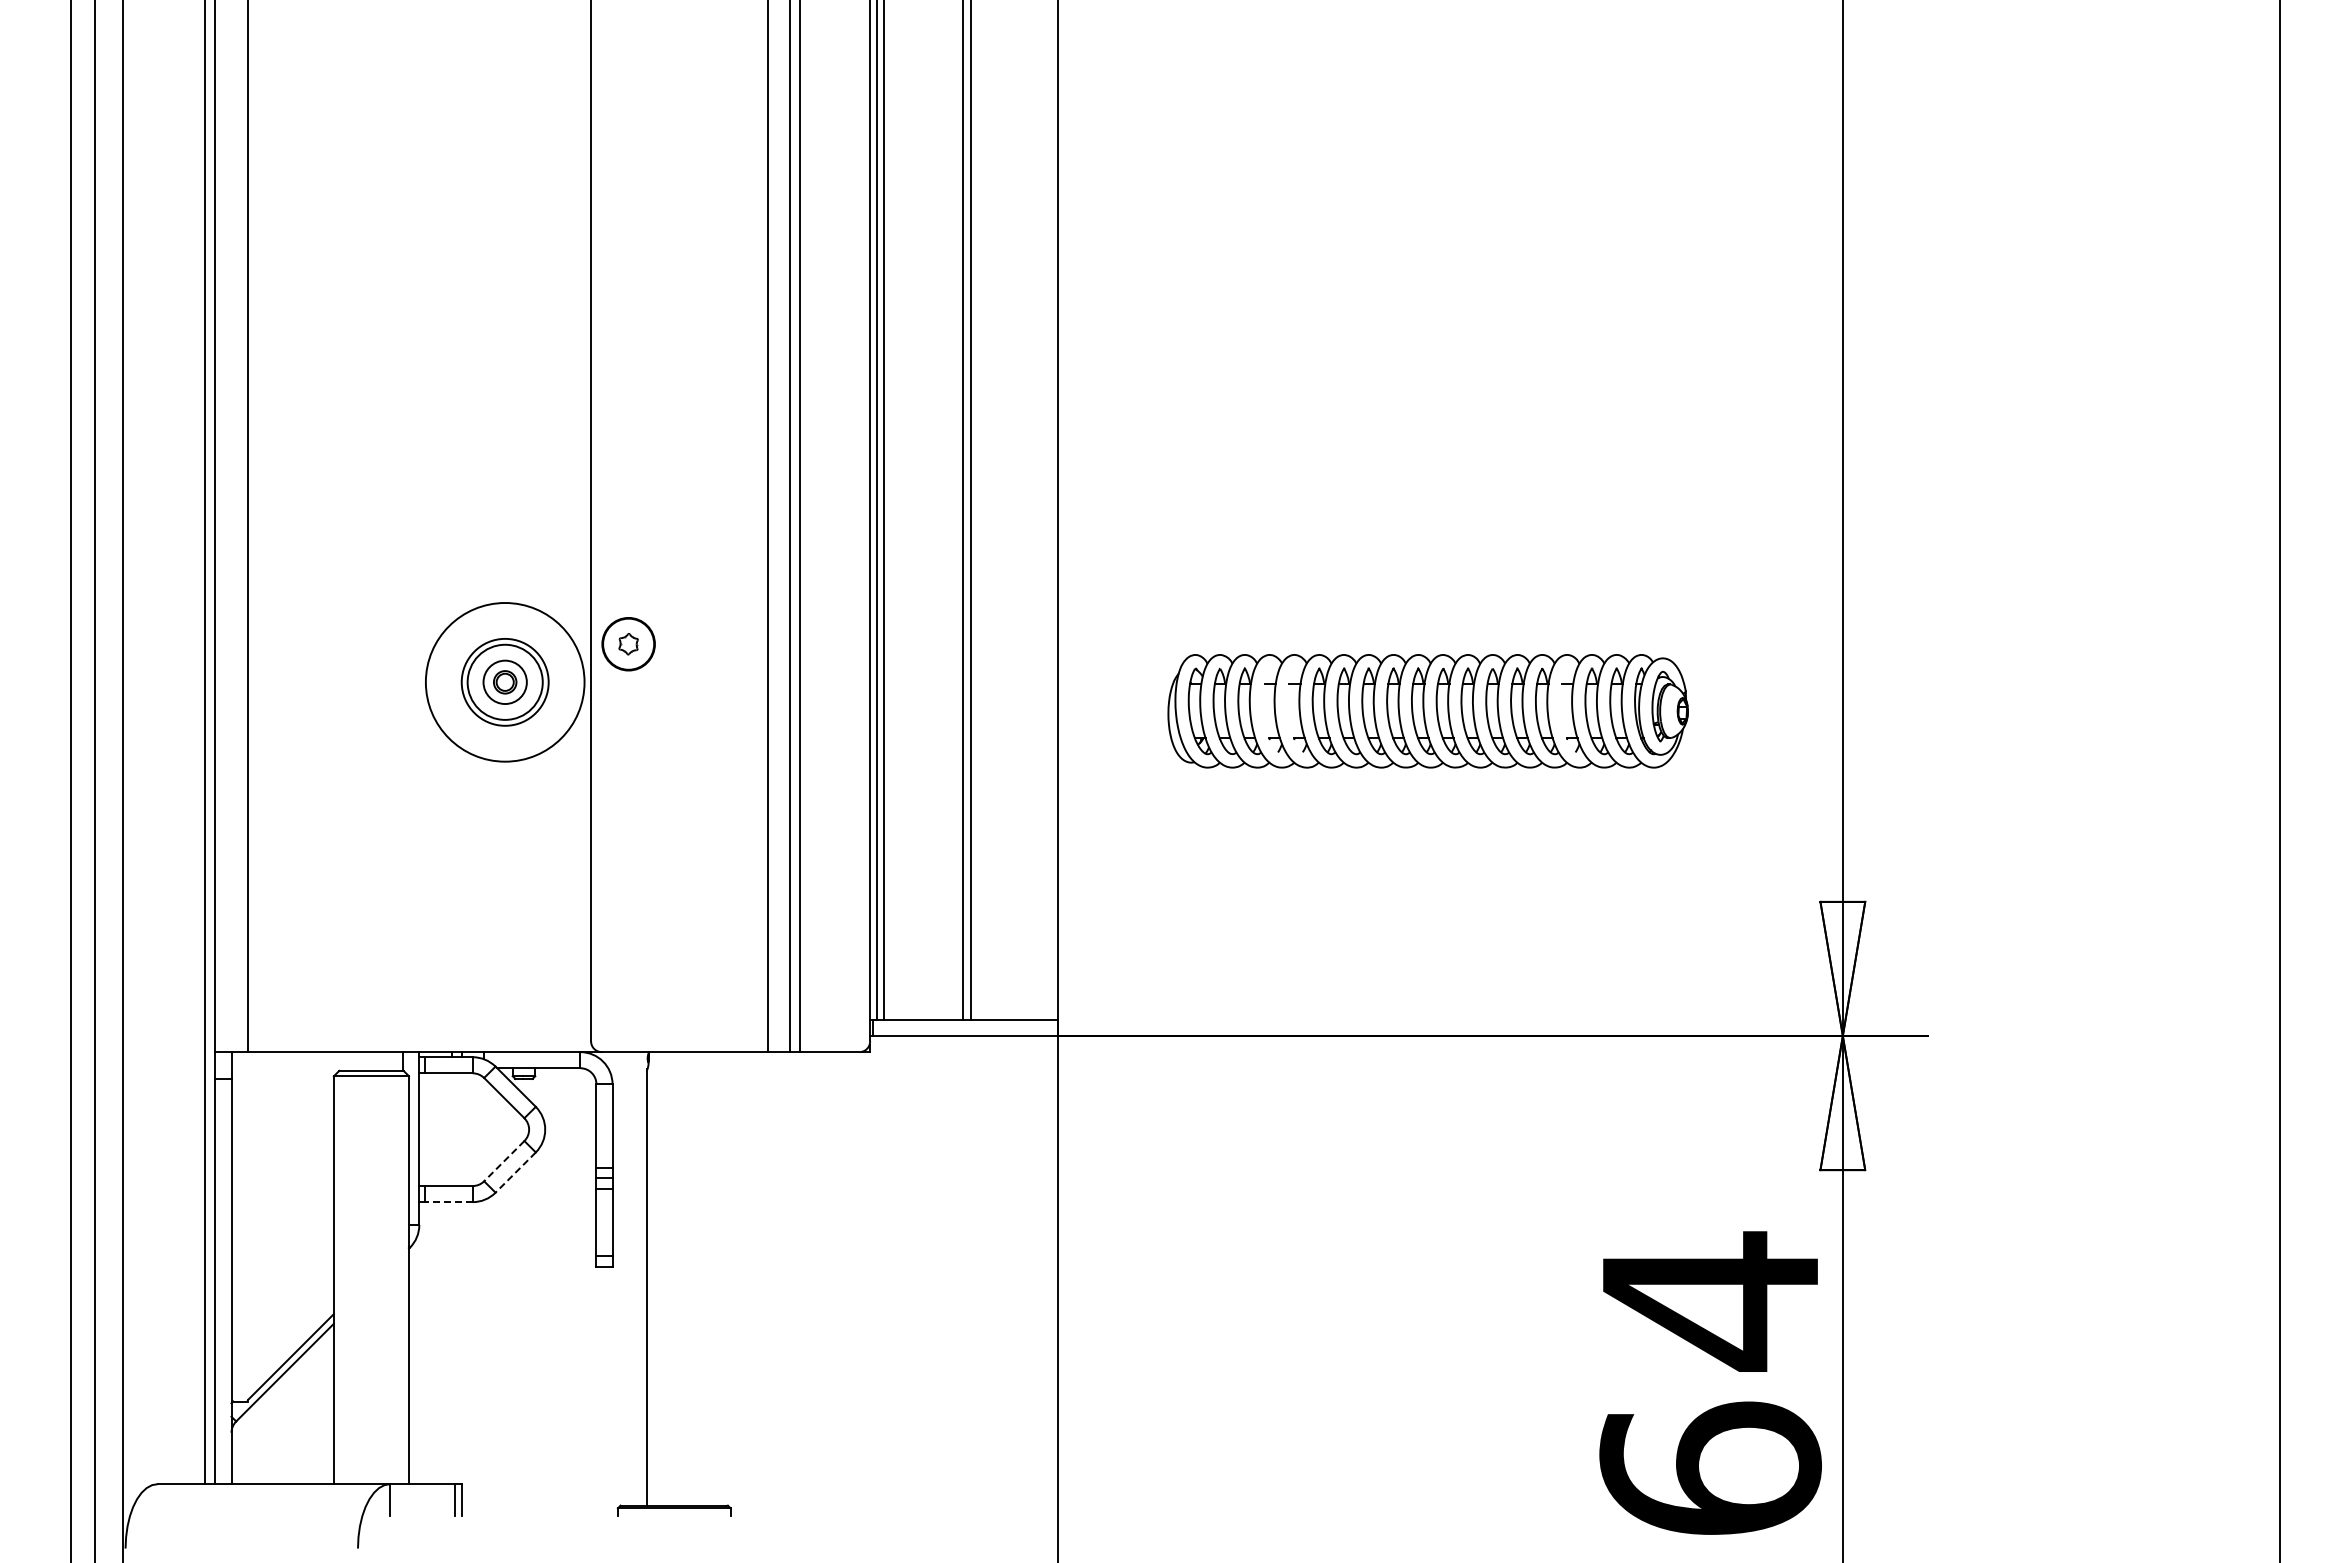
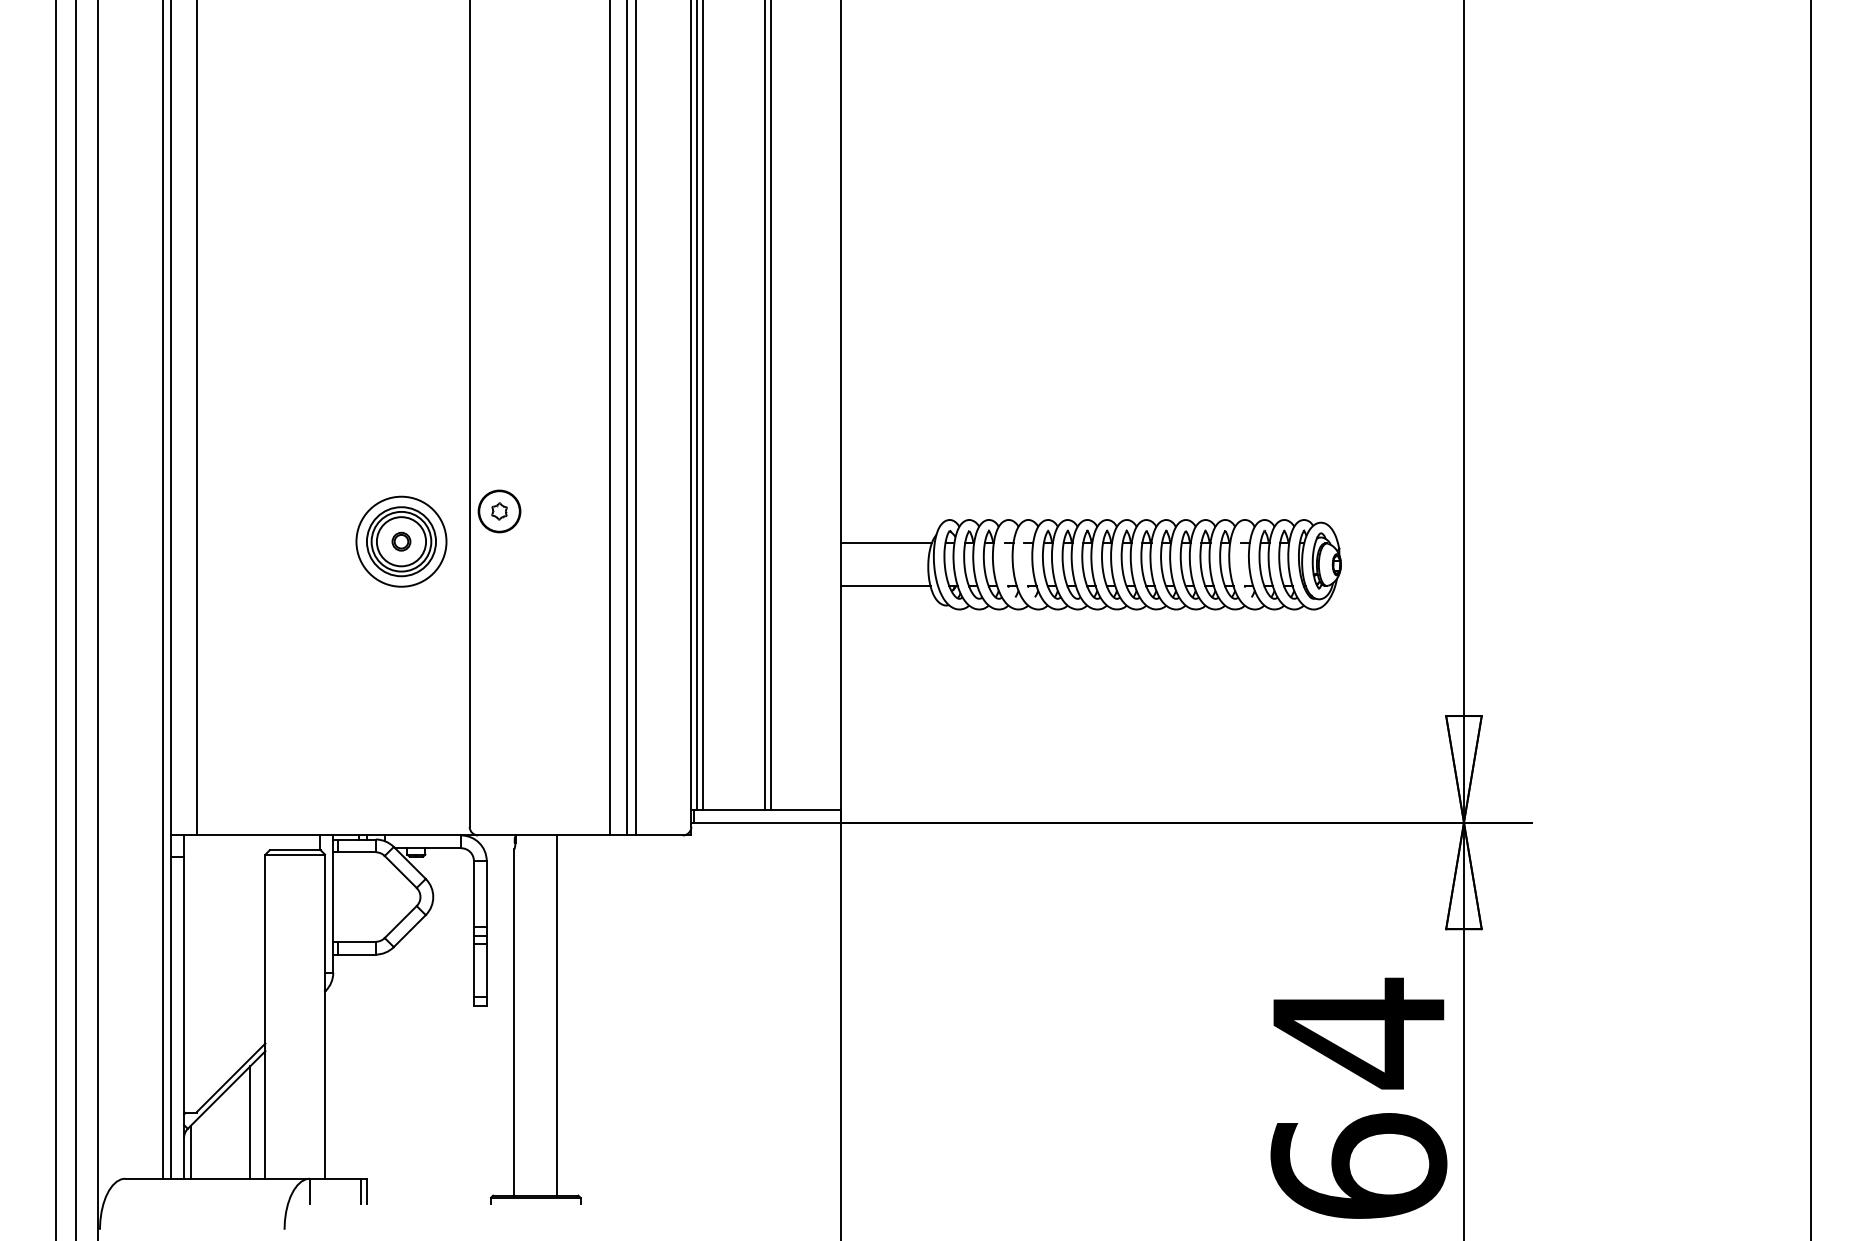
circle: (504, 682) -> (400, 541), size x0.71
circle: (505, 682) -> (401, 541), size x1.43
line: (1115, 684) -> (886, 543), added
line: (1114, 738) -> (885, 586), added
line: (503, 1161) -> (400, 922), dashed -> solid
line: (515, 1172) -> (409, 931), dashed -> solid
line: (448, 1202) -> (356, 954), dashed -> solid
line: (701, 1278) -> (557, 1015), added
line: (315, 1413) -> (250, 1122), added
line: (239, 1450) -> (190, 1151), added

